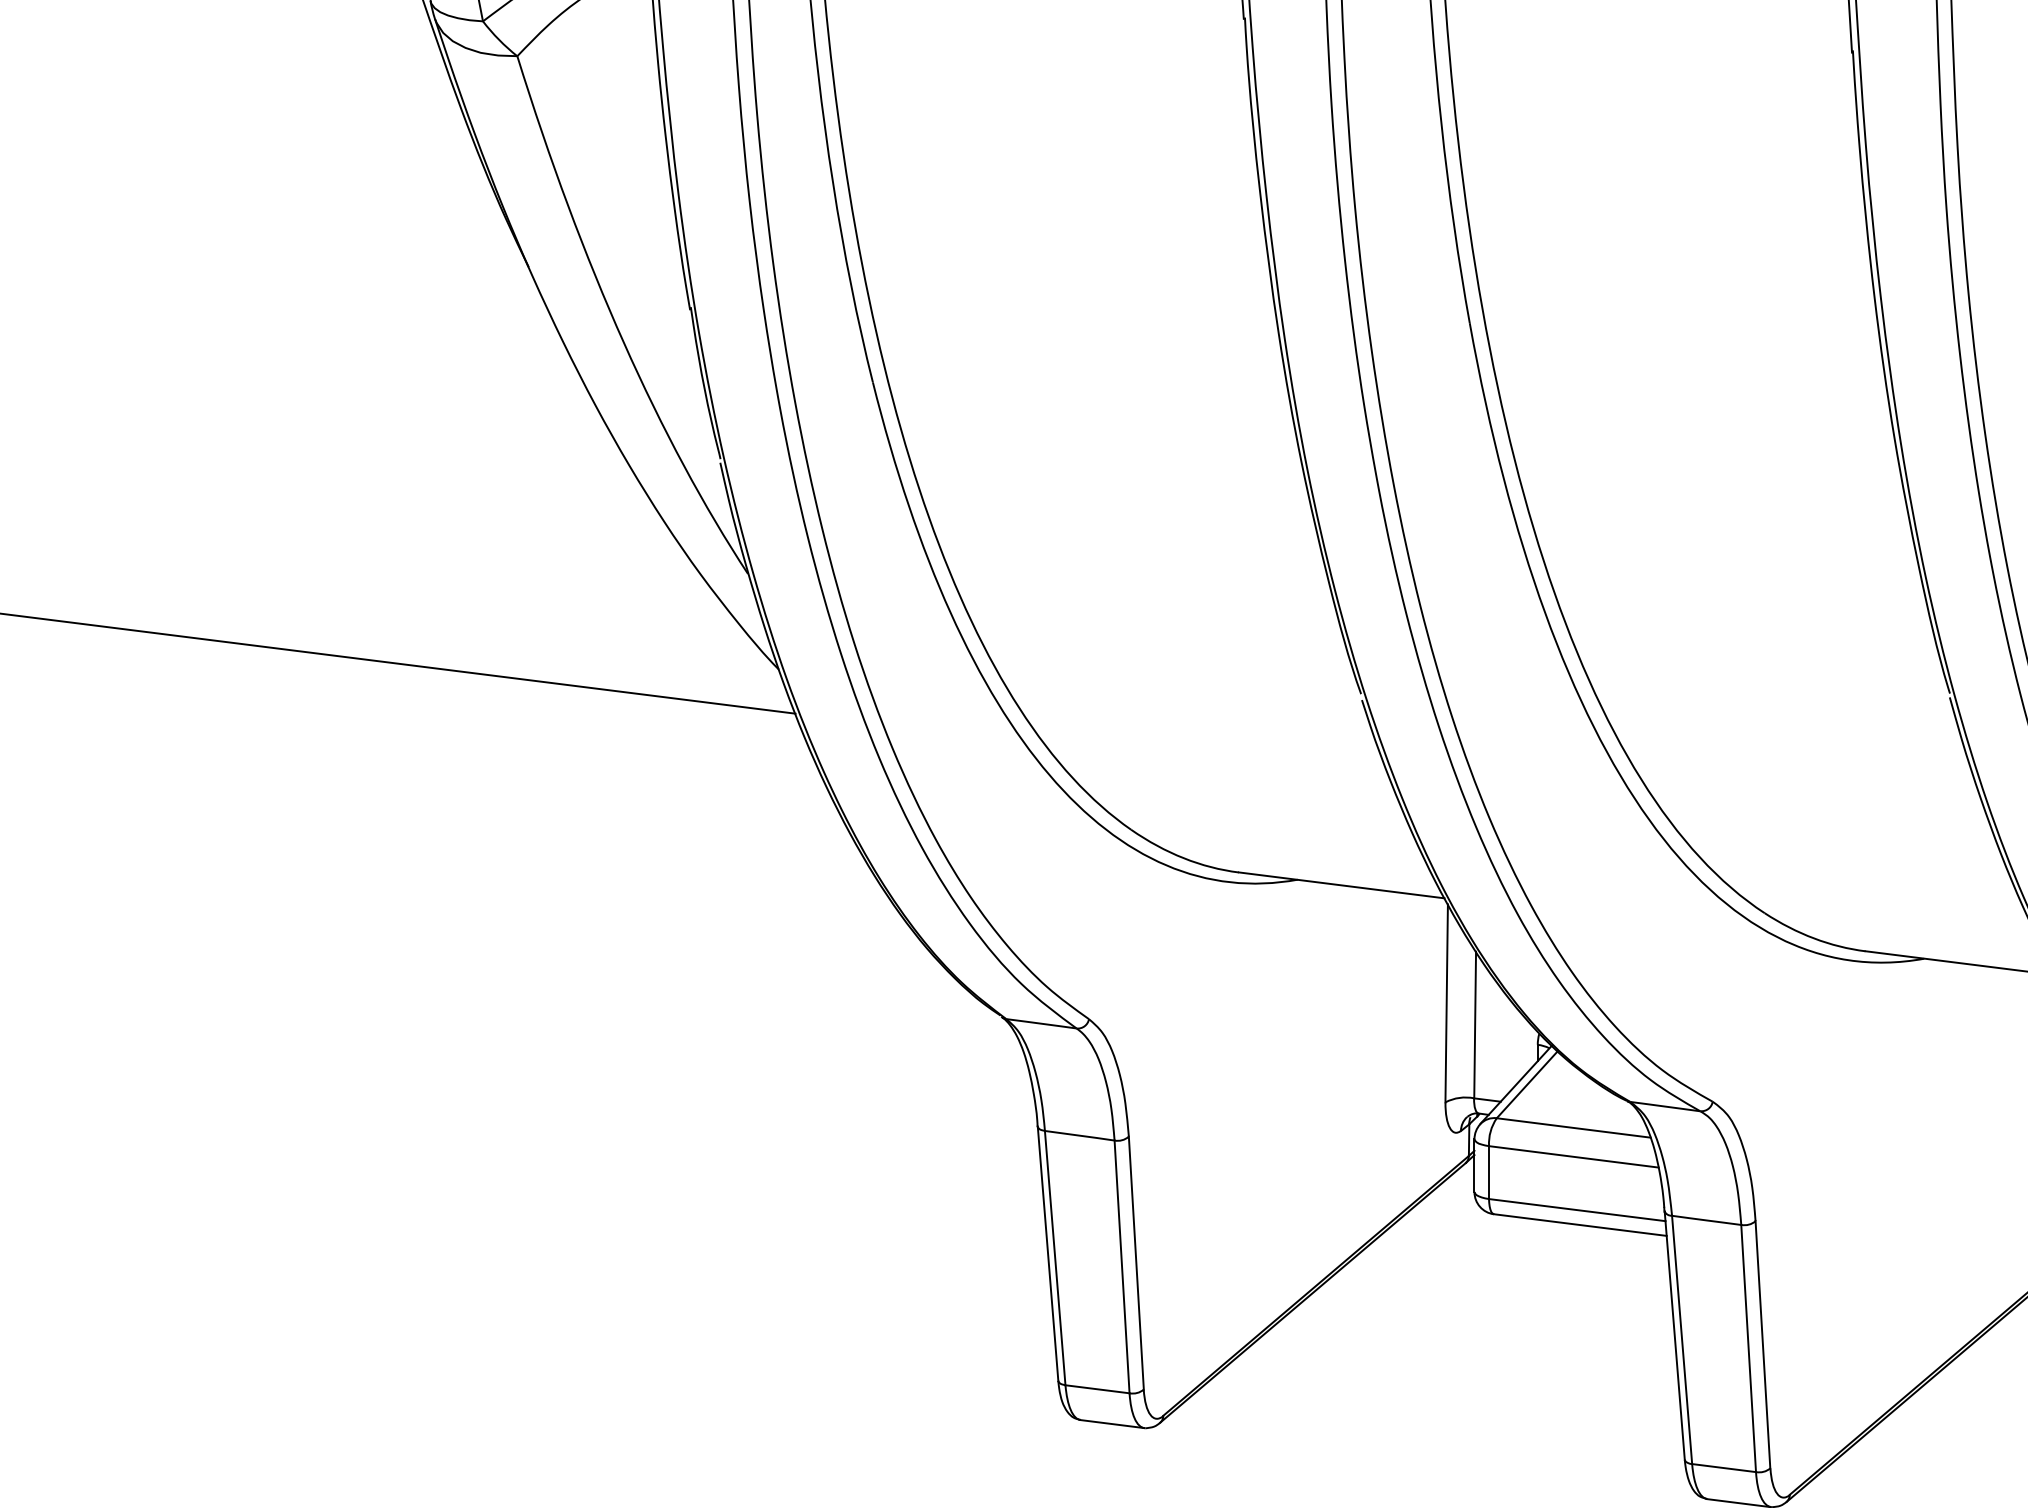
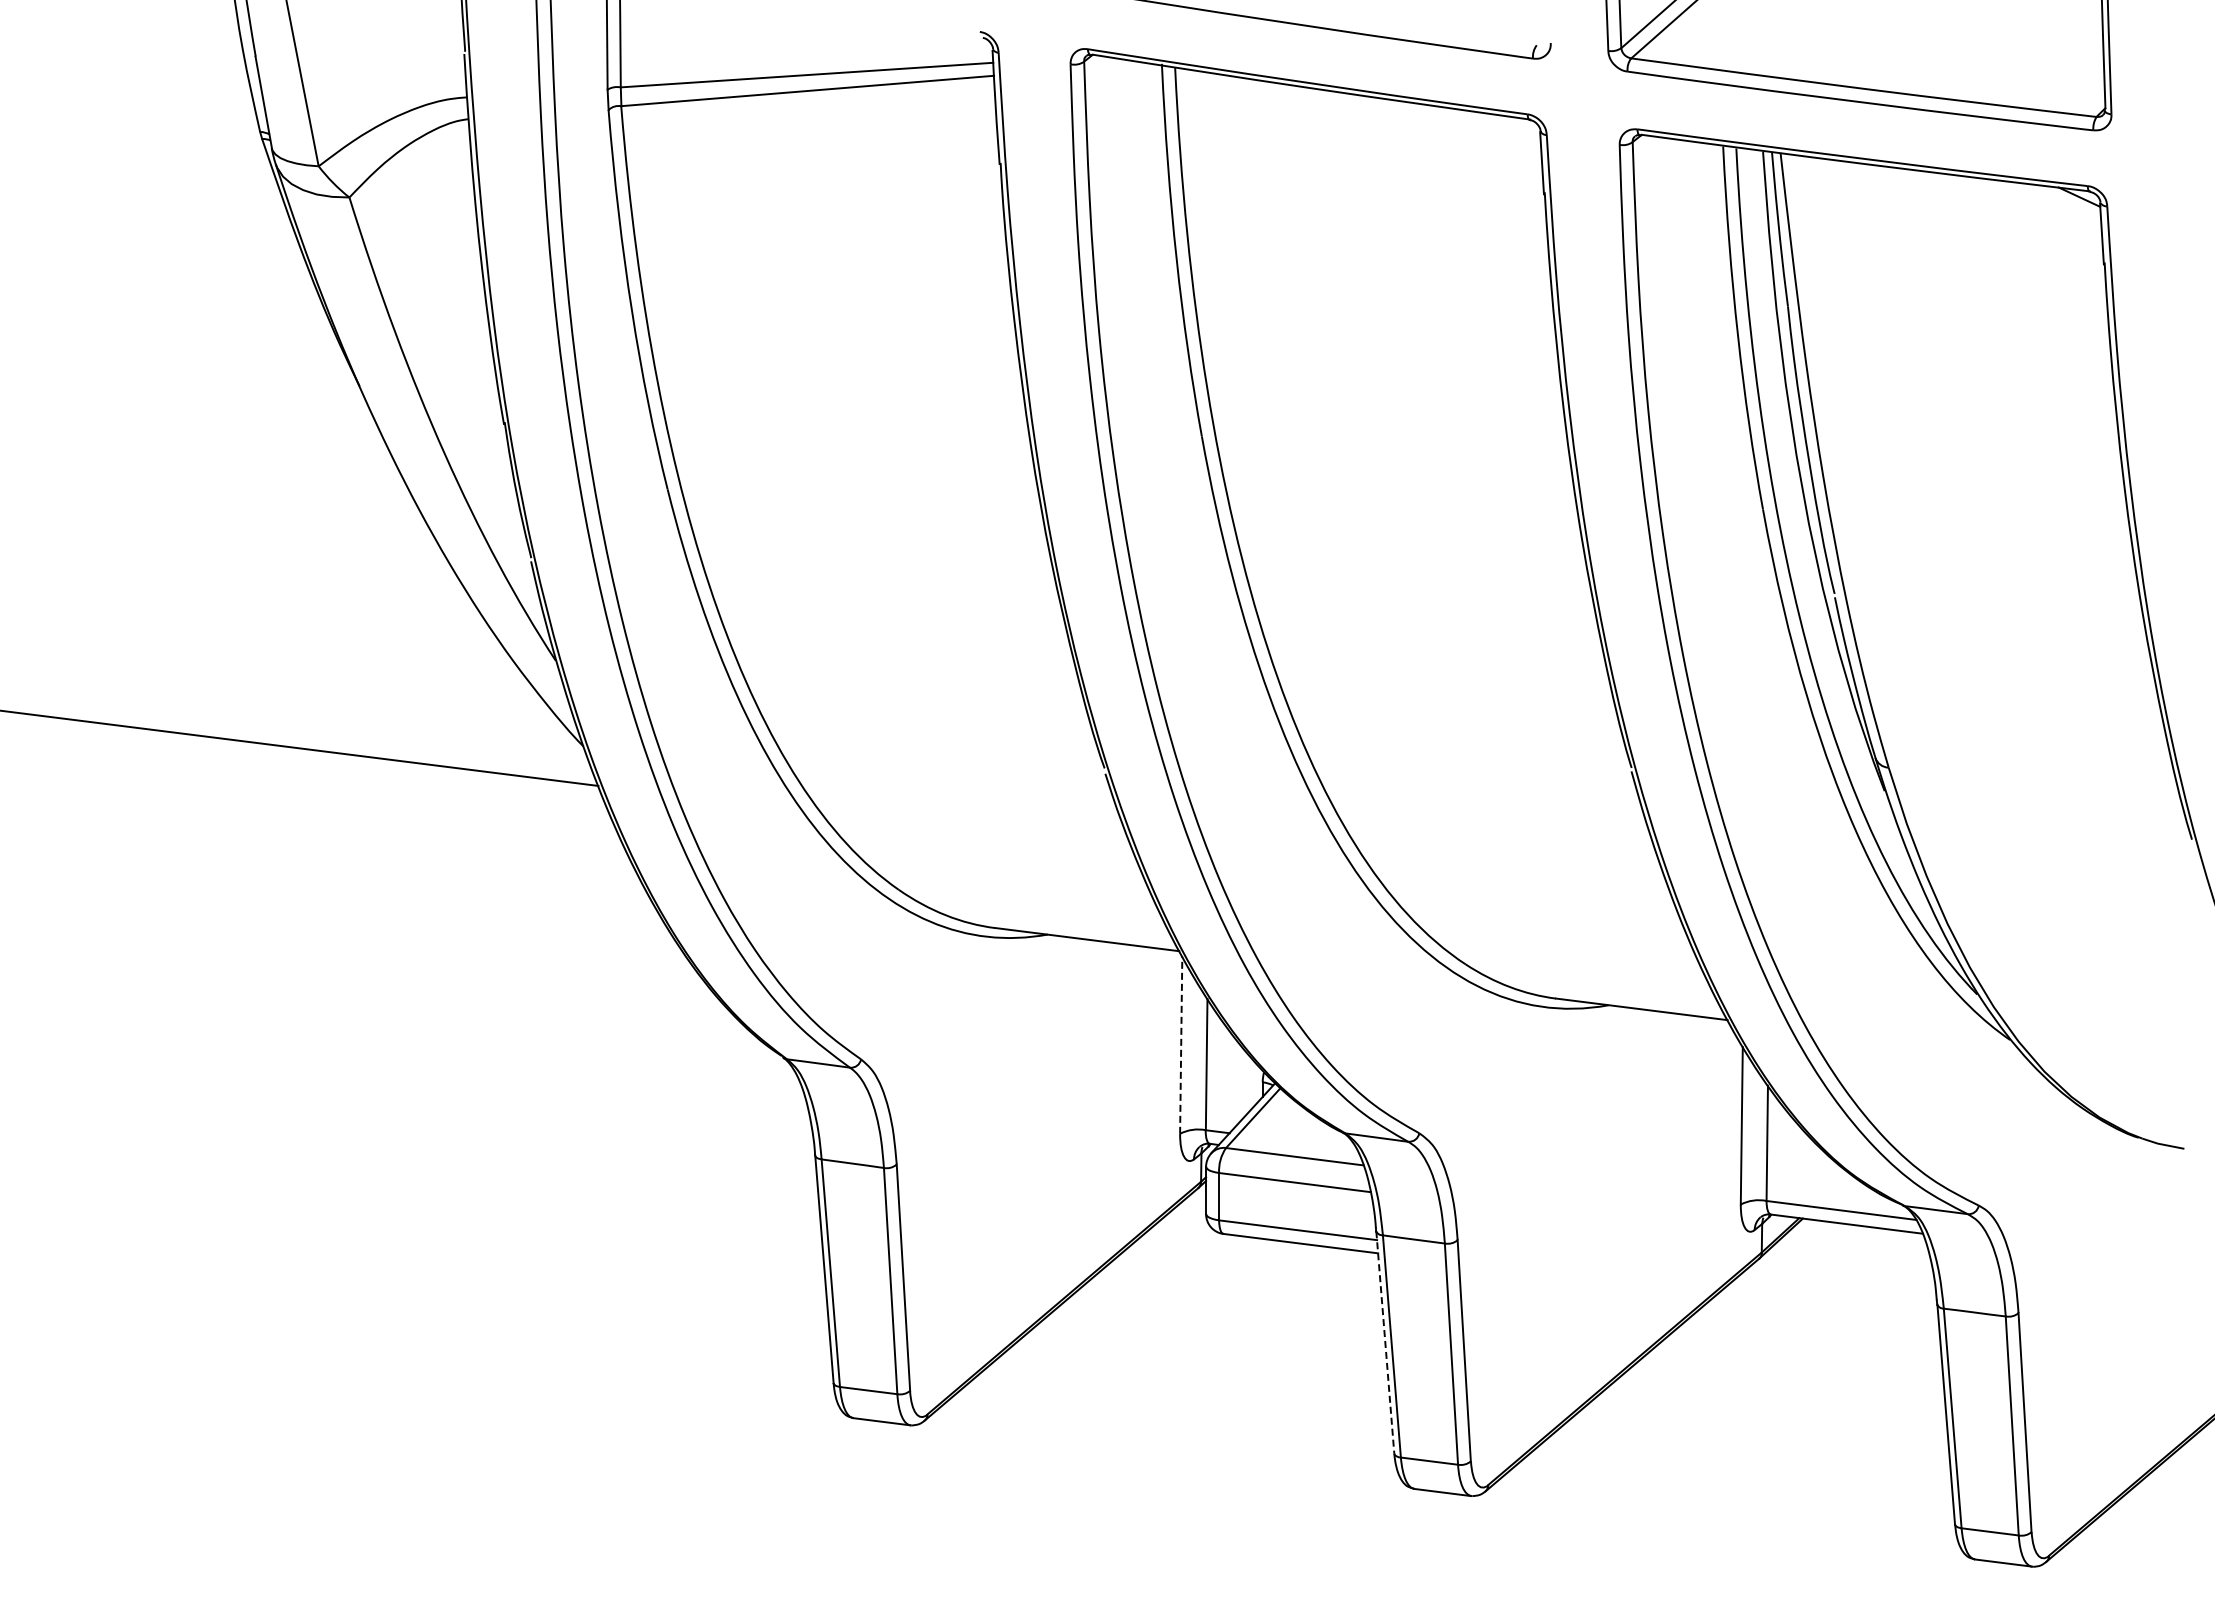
line: (1447, 1003) -> (1181, 1045), solid -> dashed
line: (1674, 1335) -> (1385, 1342), solid -> dashed

